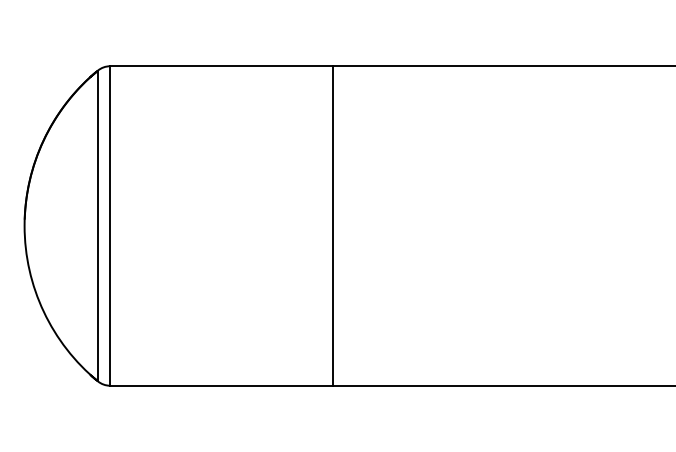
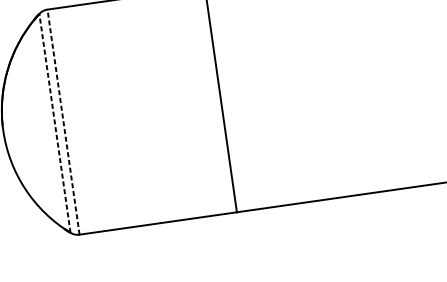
line: (97, 225) -> (54, 123), solid -> dashed
line: (110, 225) -> (63, 121), solid -> dashed

